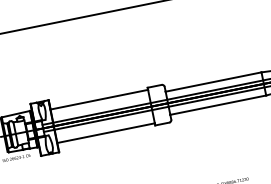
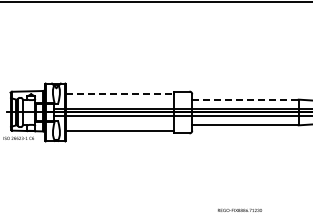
line: (213, 81) -> (245, 99), solid -> dashed
line: (99, 99) -> (120, 93), solid -> dashed

